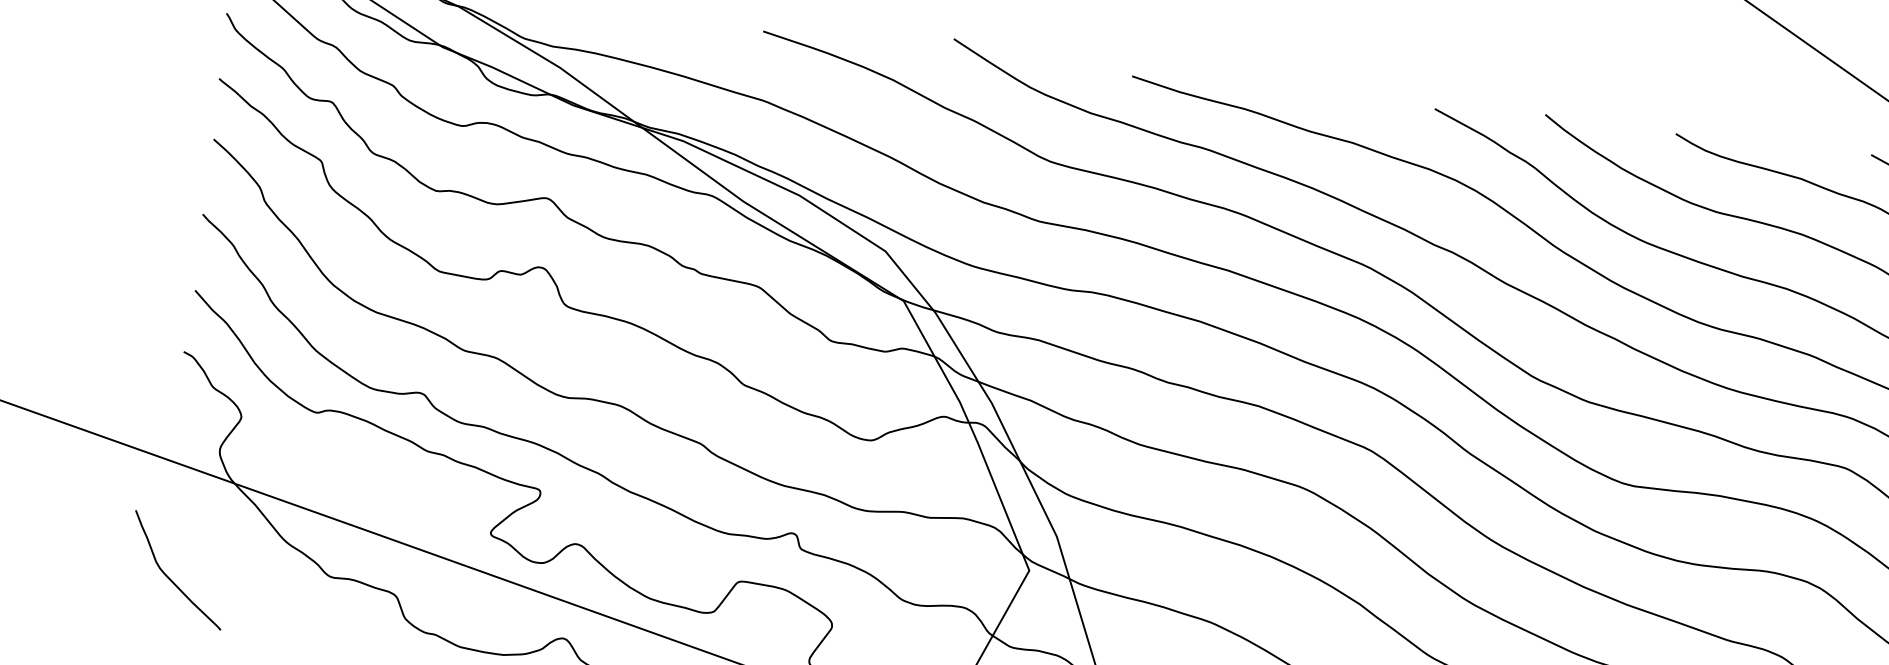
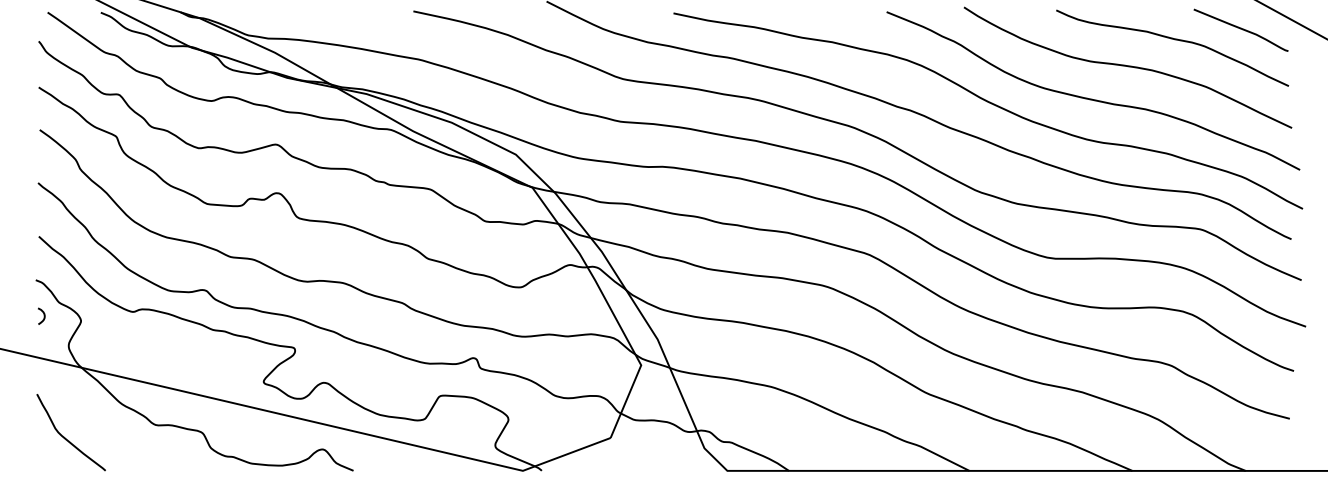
curve: (188, 403) -> (43, 315), added
curve: (169, 576) -> (65, 437), moved

